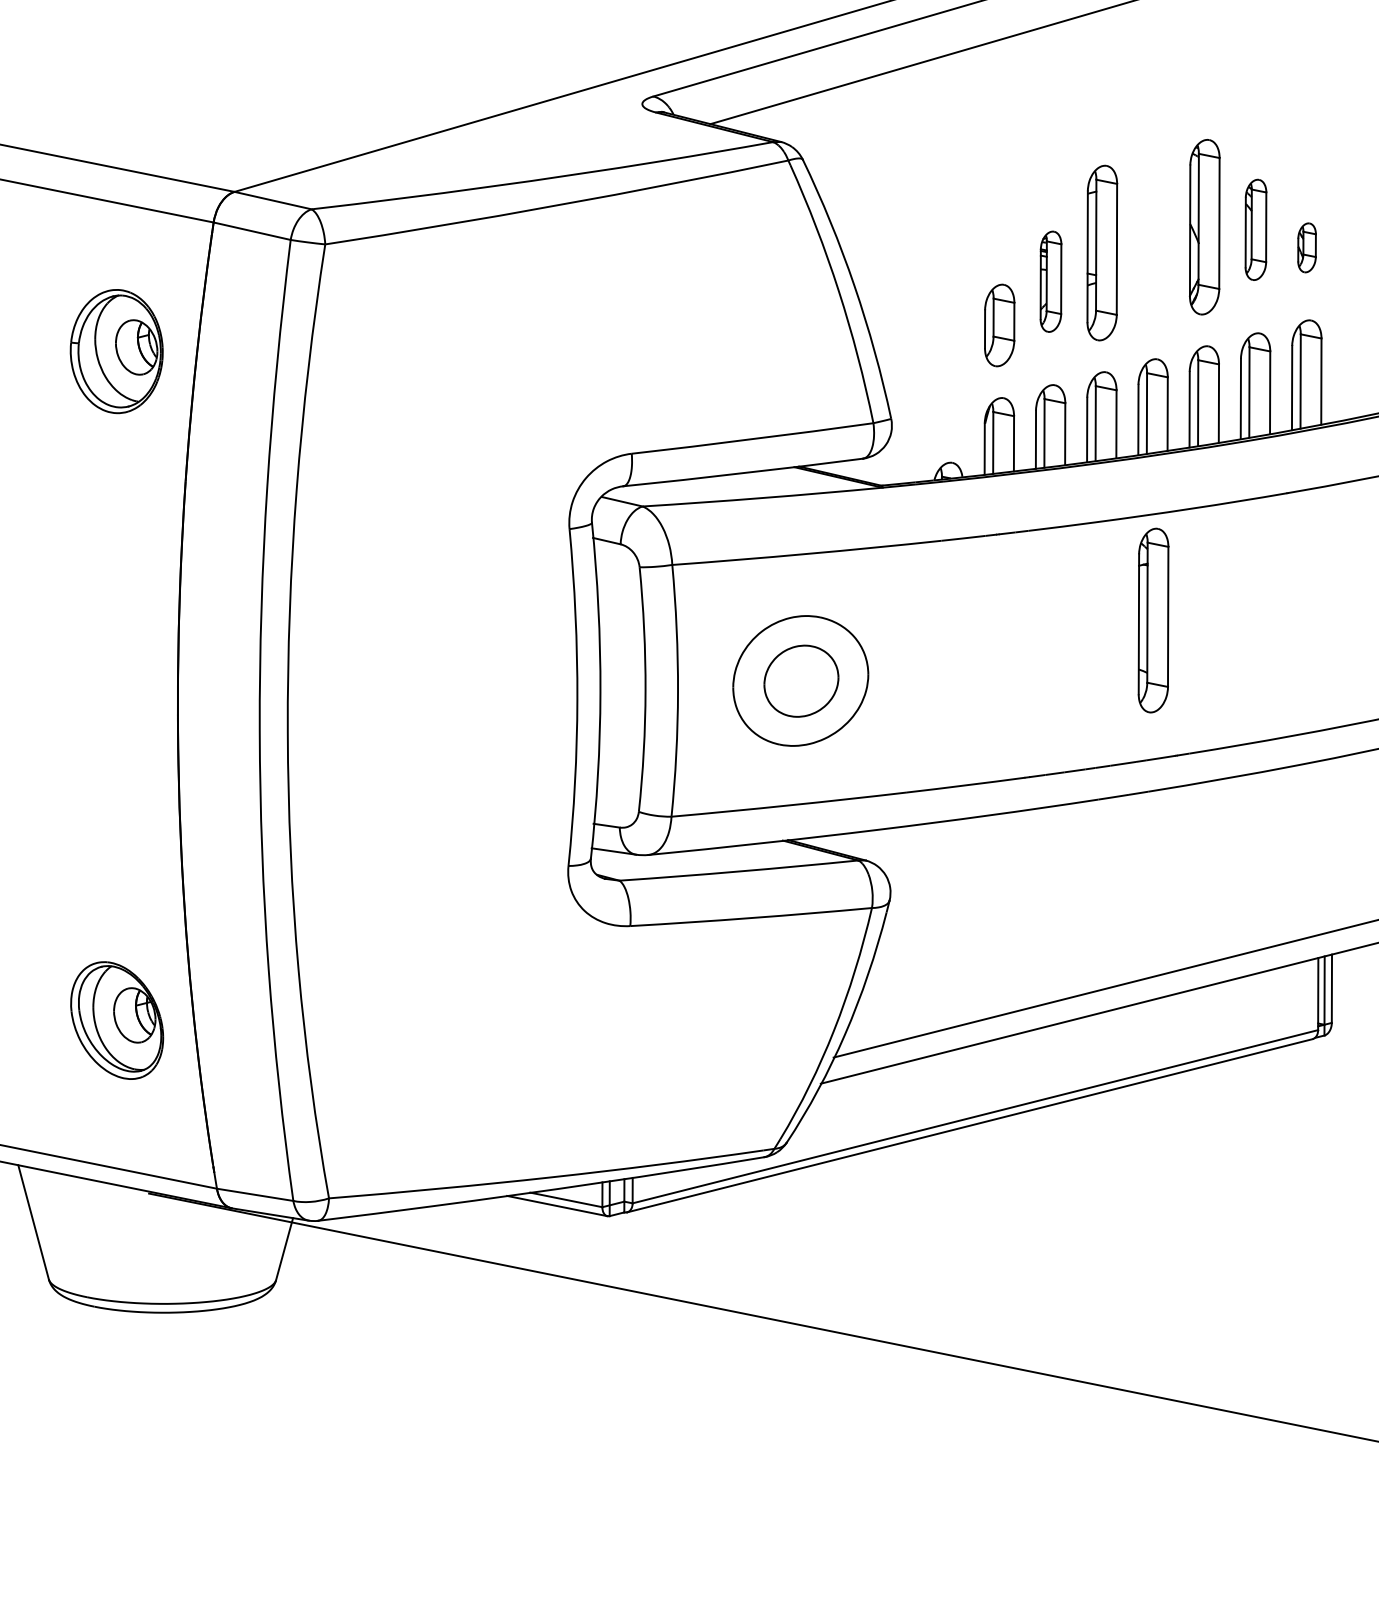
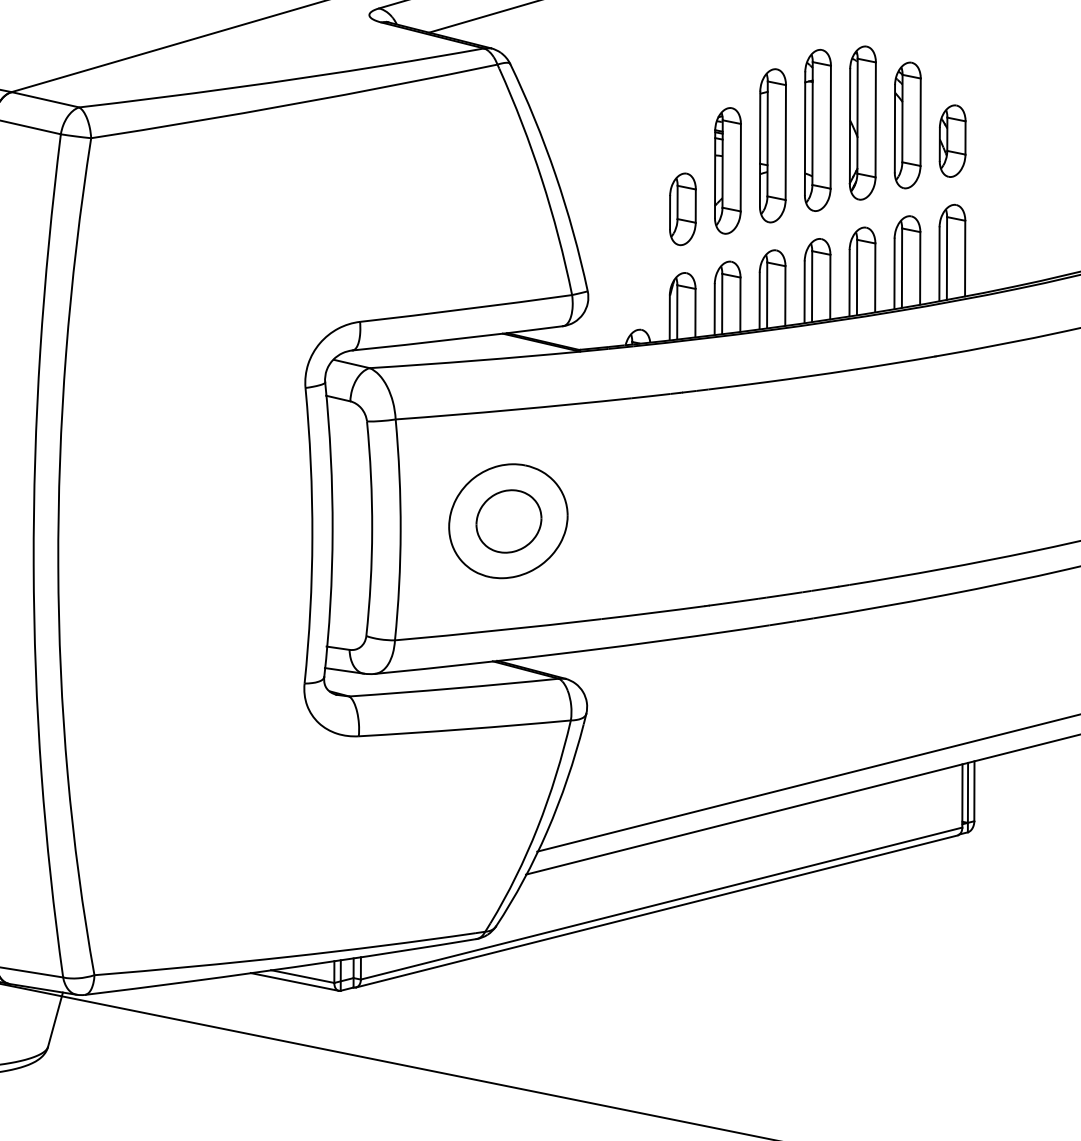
part: (1255, 229) -> (907, 125), size x1.43
part: (1306, 247) -> (952, 140), size x1.67
part: (1050, 281) -> (727, 170), size x1.43
part: (1153, 620) -> (817, 130), moved

